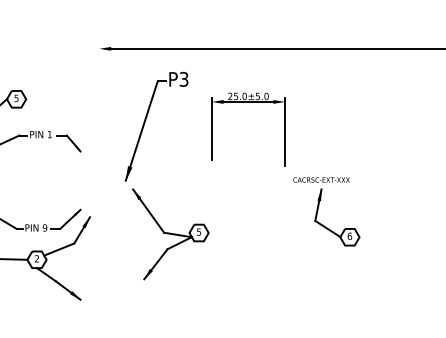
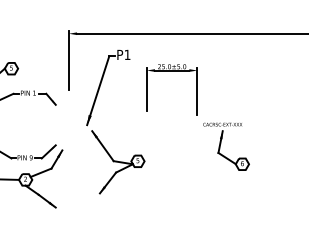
text: (184, 78) -> (127, 54), P3 -> P1
line: (98, 87) -> (68, 60), added

